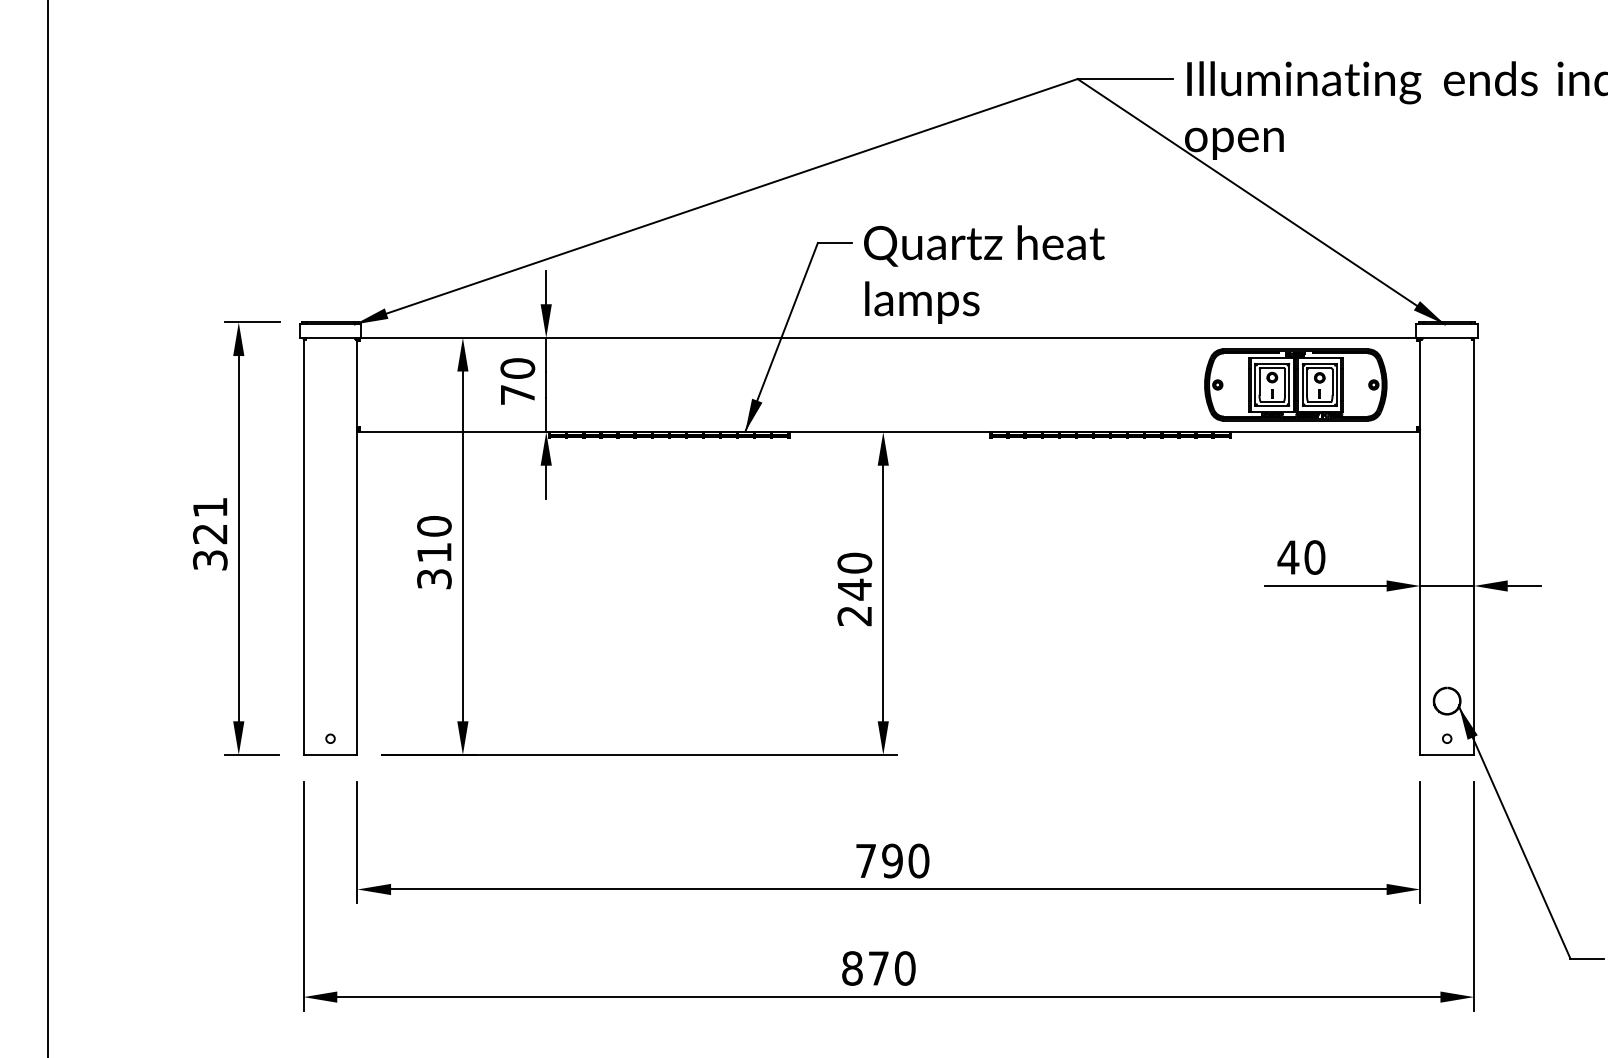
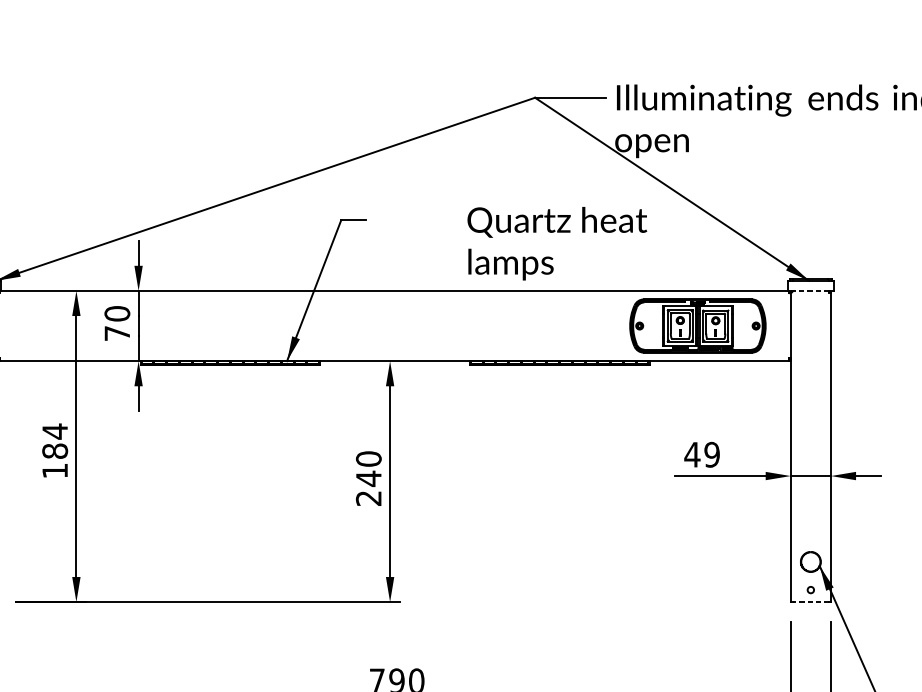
text: (984, 274) -> (557, 243), moved
line: (1446, 337) -> (810, 290), solid -> dashed
text: (434, 552) -> (55, 451), 310 -> 184
text: (1314, 557) -> (711, 454), 40 -> 49
line: (1447, 754) -> (811, 601), solid -> dashed

